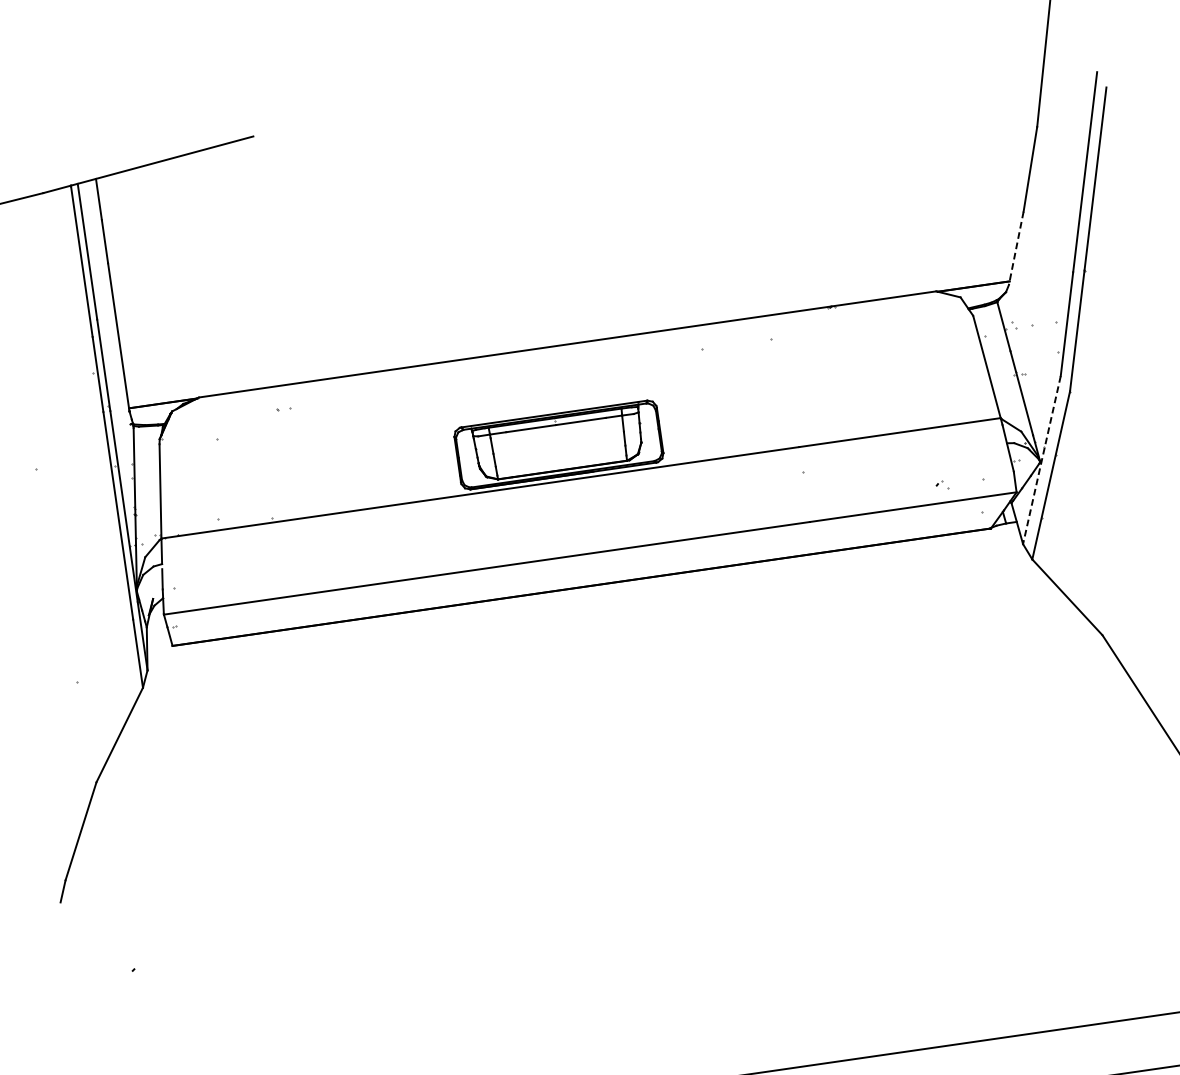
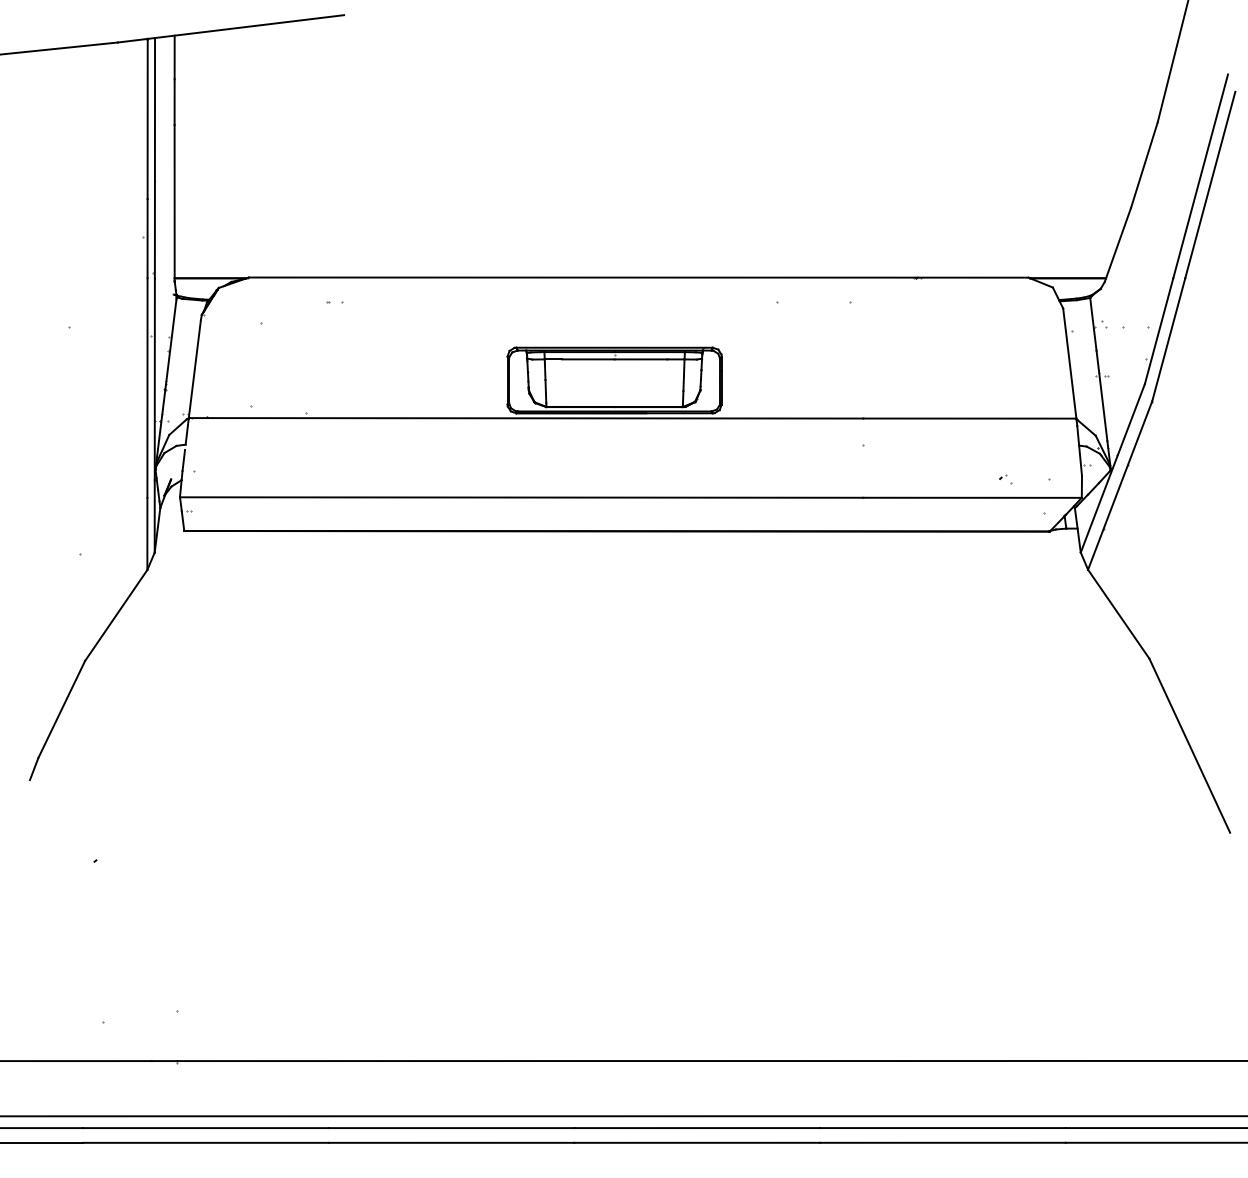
line: (1015, 248) -> (1117, 245), dashed -> solid
line: (1041, 460) -> (1112, 468), dashed -> solid

